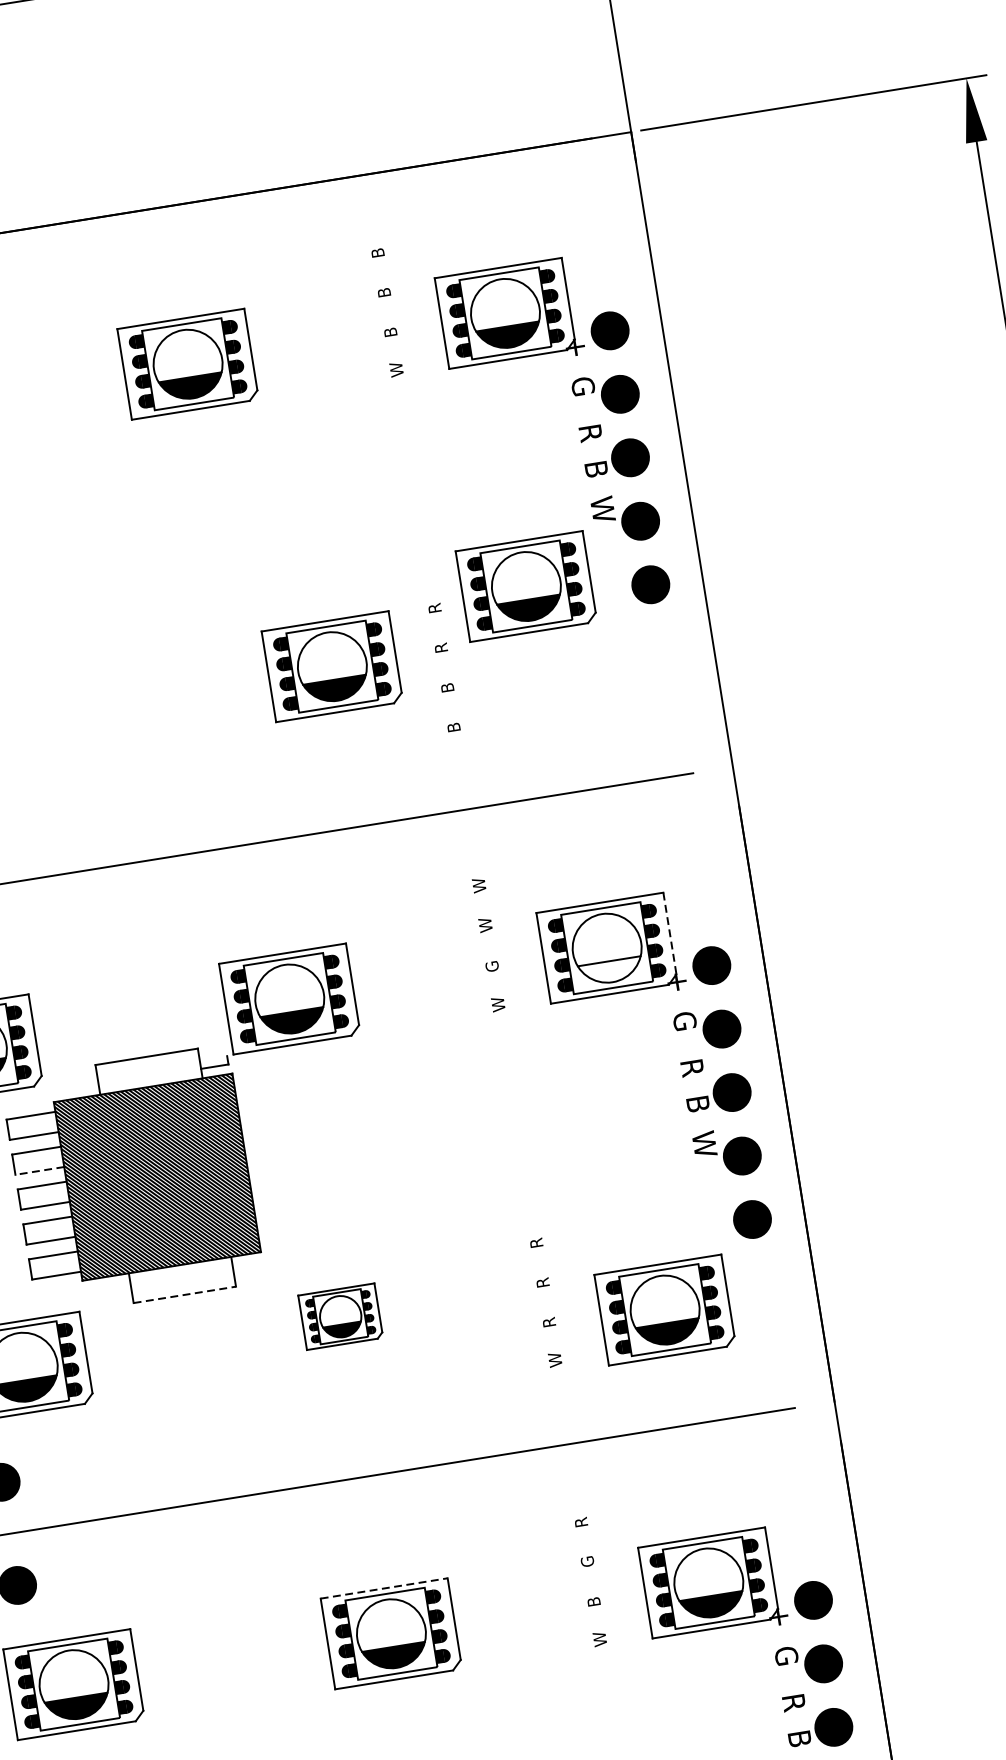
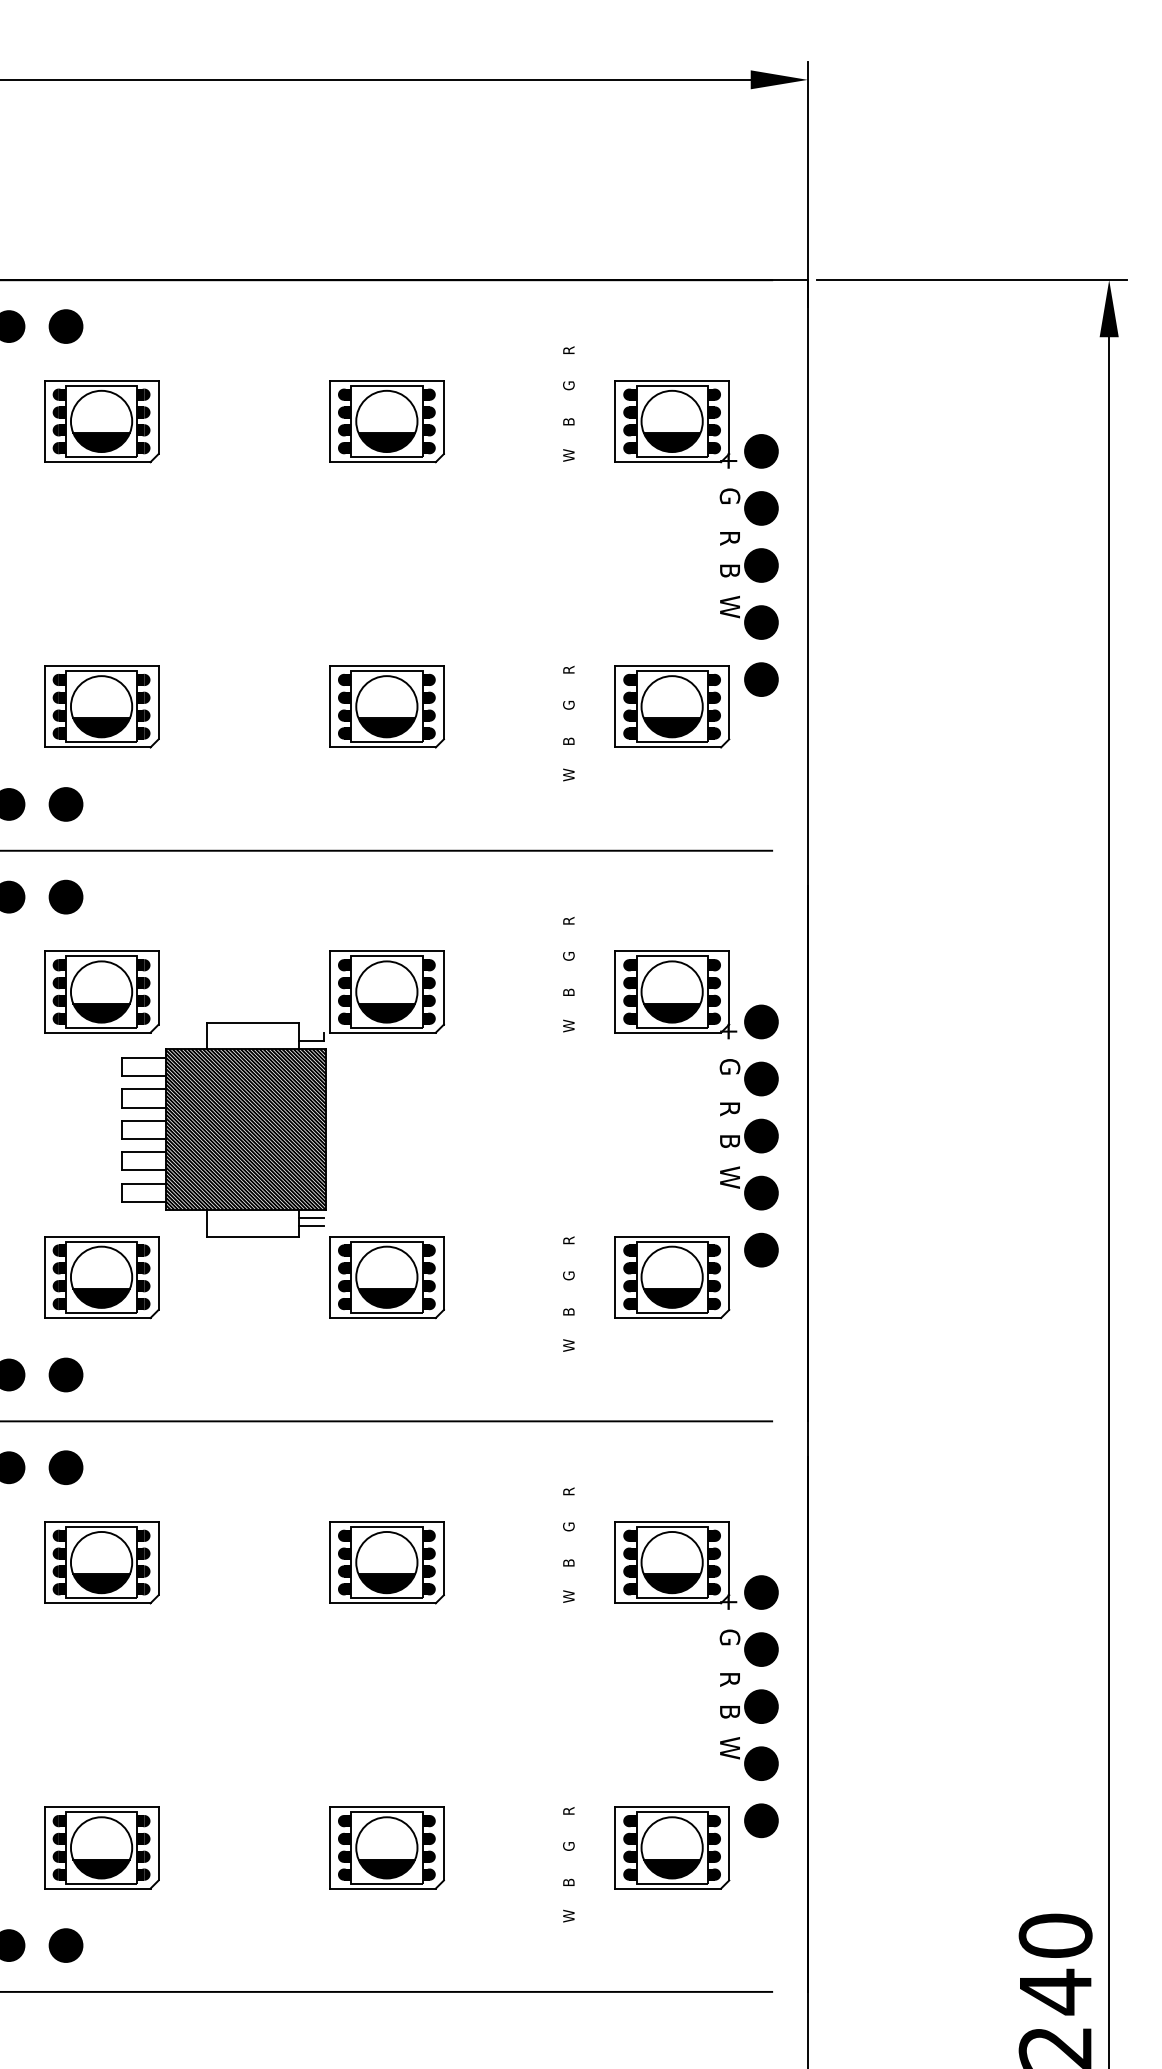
text: (377, 251) -> (568, 349), B -> R
text: (383, 291) -> (568, 385), B -> G
part: (526, 586) -> (672, 706), moved
text: (440, 646) -> (568, 704), R -> G
part: (331, 666) -> (386, 706), moved
text: (453, 724) -> (568, 774), B -> W
text: (478, 884) -> (568, 918), W -> R
text: (485, 924) -> (568, 954), W -> G
line: (670, 932) -> (729, 987), dashed -> solid
text: (491, 966) -> (568, 991), G -> B
fill: (610, 971) -> (671, 1012), added
line: (39, 1170) -> (143, 1107), dashed -> solid
line: (246, 1264) -> (311, 1218), added
line: (247, 1272) -> (311, 1225), added
text: (542, 1282) -> (568, 1275), R -> G
line: (184, 1294) -> (253, 1236), dashed -> solid
part: (665, 1310) -> (672, 1277), moved
part: (340, 1316) -> (386, 1277), size x1.67
text: (548, 1320) -> (568, 1310), R -> B
line: (384, 1587) -> (387, 1521), dashed -> solid

